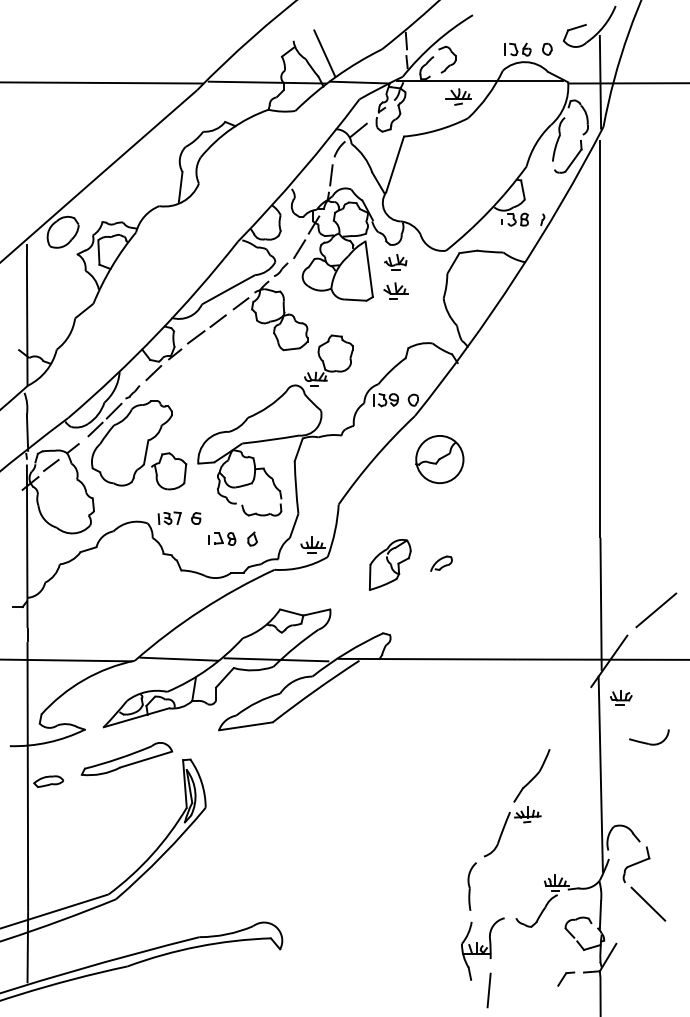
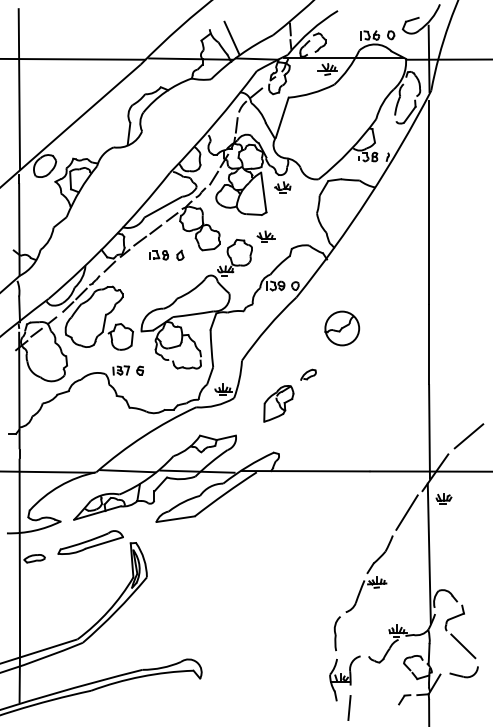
line: (27, 125) -> (19, 89), added
part: (395, 290) -> (265, 236), moved
part: (440, 459) -> (342, 328), moved
part: (233, 537) -> (166, 254), moved
part: (441, 563) -> (308, 374), moved
line: (568, 716) -> (406, 512), added
part: (648, 737) -> (463, 672), moved

